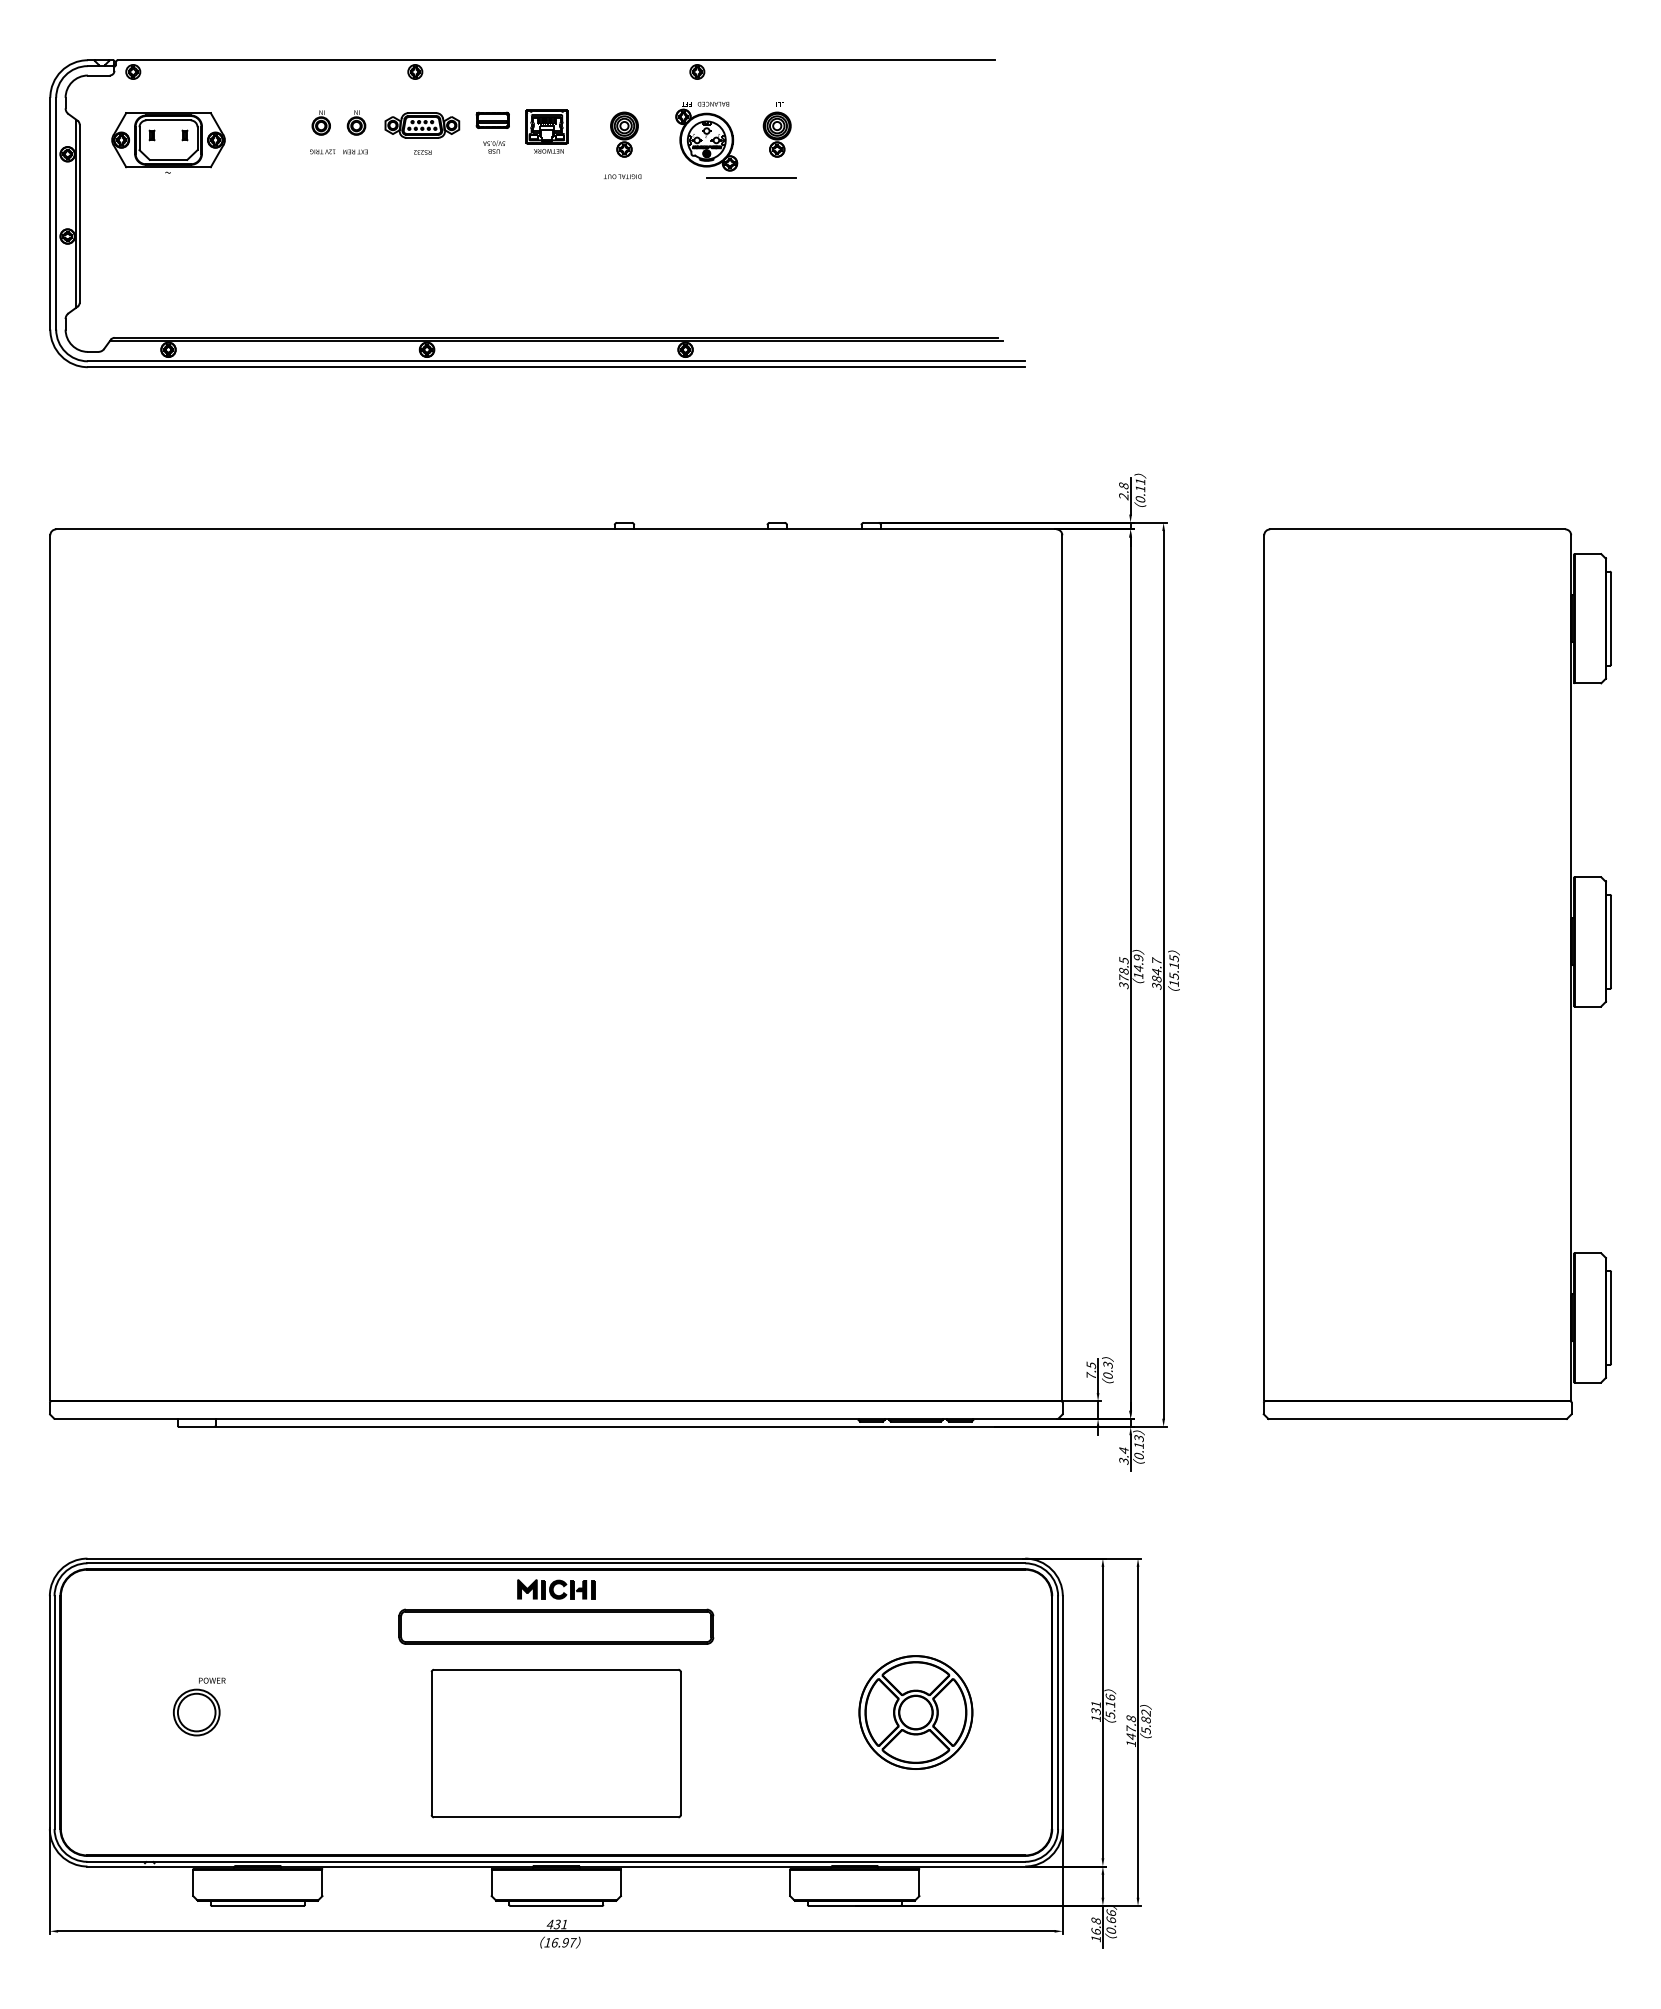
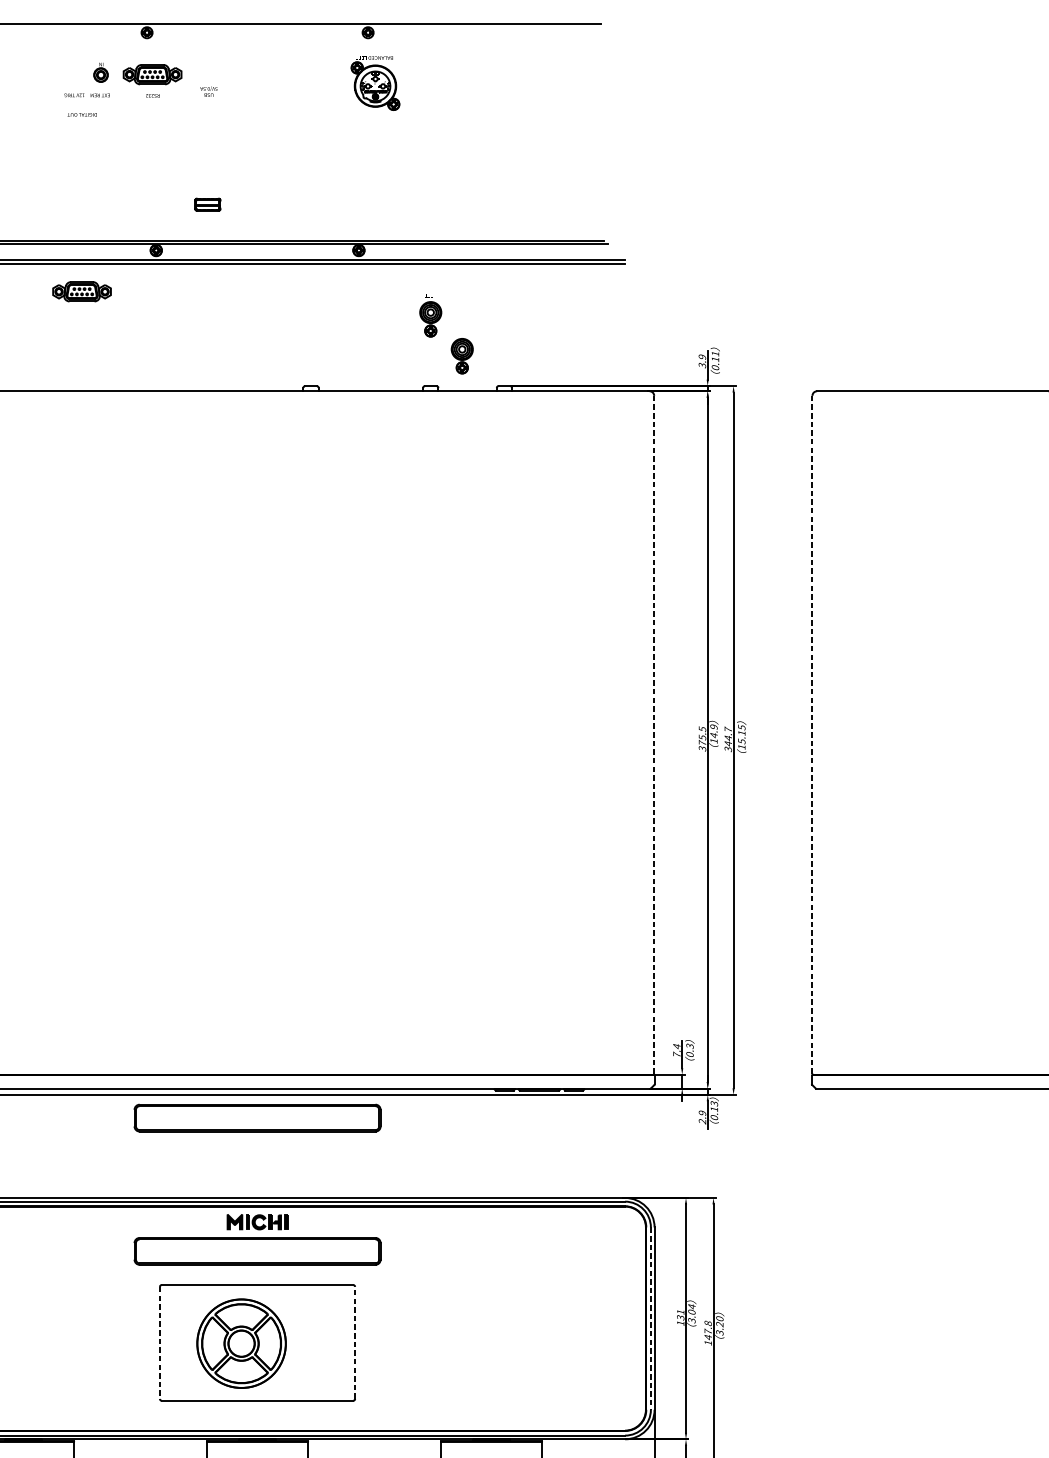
part: (492, 119) -> (207, 204), moved
part: (320, 122) -> (72, 72), removed
part: (776, 129) -> (430, 315), moved
part: (546, 131) -> (249, 79), removed
part: (624, 134) -> (462, 356), moved
text: (622, 176) -> (82, 114), moved
line: (750, 177) -> (409, 115), removed
part: (332, 402) -> (82, 291), added
text: (1123, 491) -> (702, 361), 2.8 -> 3.9
line: (1062, 967) -> (654, 734), solid -> dashed
line: (1264, 968) -> (812, 735), solid -> dashed
text: (1123, 971) -> (702, 737), 378.5 -> 375.5
text: (1156, 978) -> (728, 743), 384.7 -> 344.7
text: (1091, 1364) -> (677, 1045), 7.5 -> 7.4
part: (556, 1456) -> (257, 1117), added
text: (1123, 1456) -> (702, 1117), 3.4 -> 2.9
text: (1110, 1705) -> (691, 1313), 5.16 -> 3.04
part: (915, 1712) -> (241, 1343), moved
line: (1058, 1713) -> (651, 1319), solid -> dashed
text: (1145, 1720) -> (719, 1324), 5.82 -> 3.20
line: (680, 1743) -> (354, 1342), solid -> dashed
line: (431, 1744) -> (159, 1343), solid -> dashed

